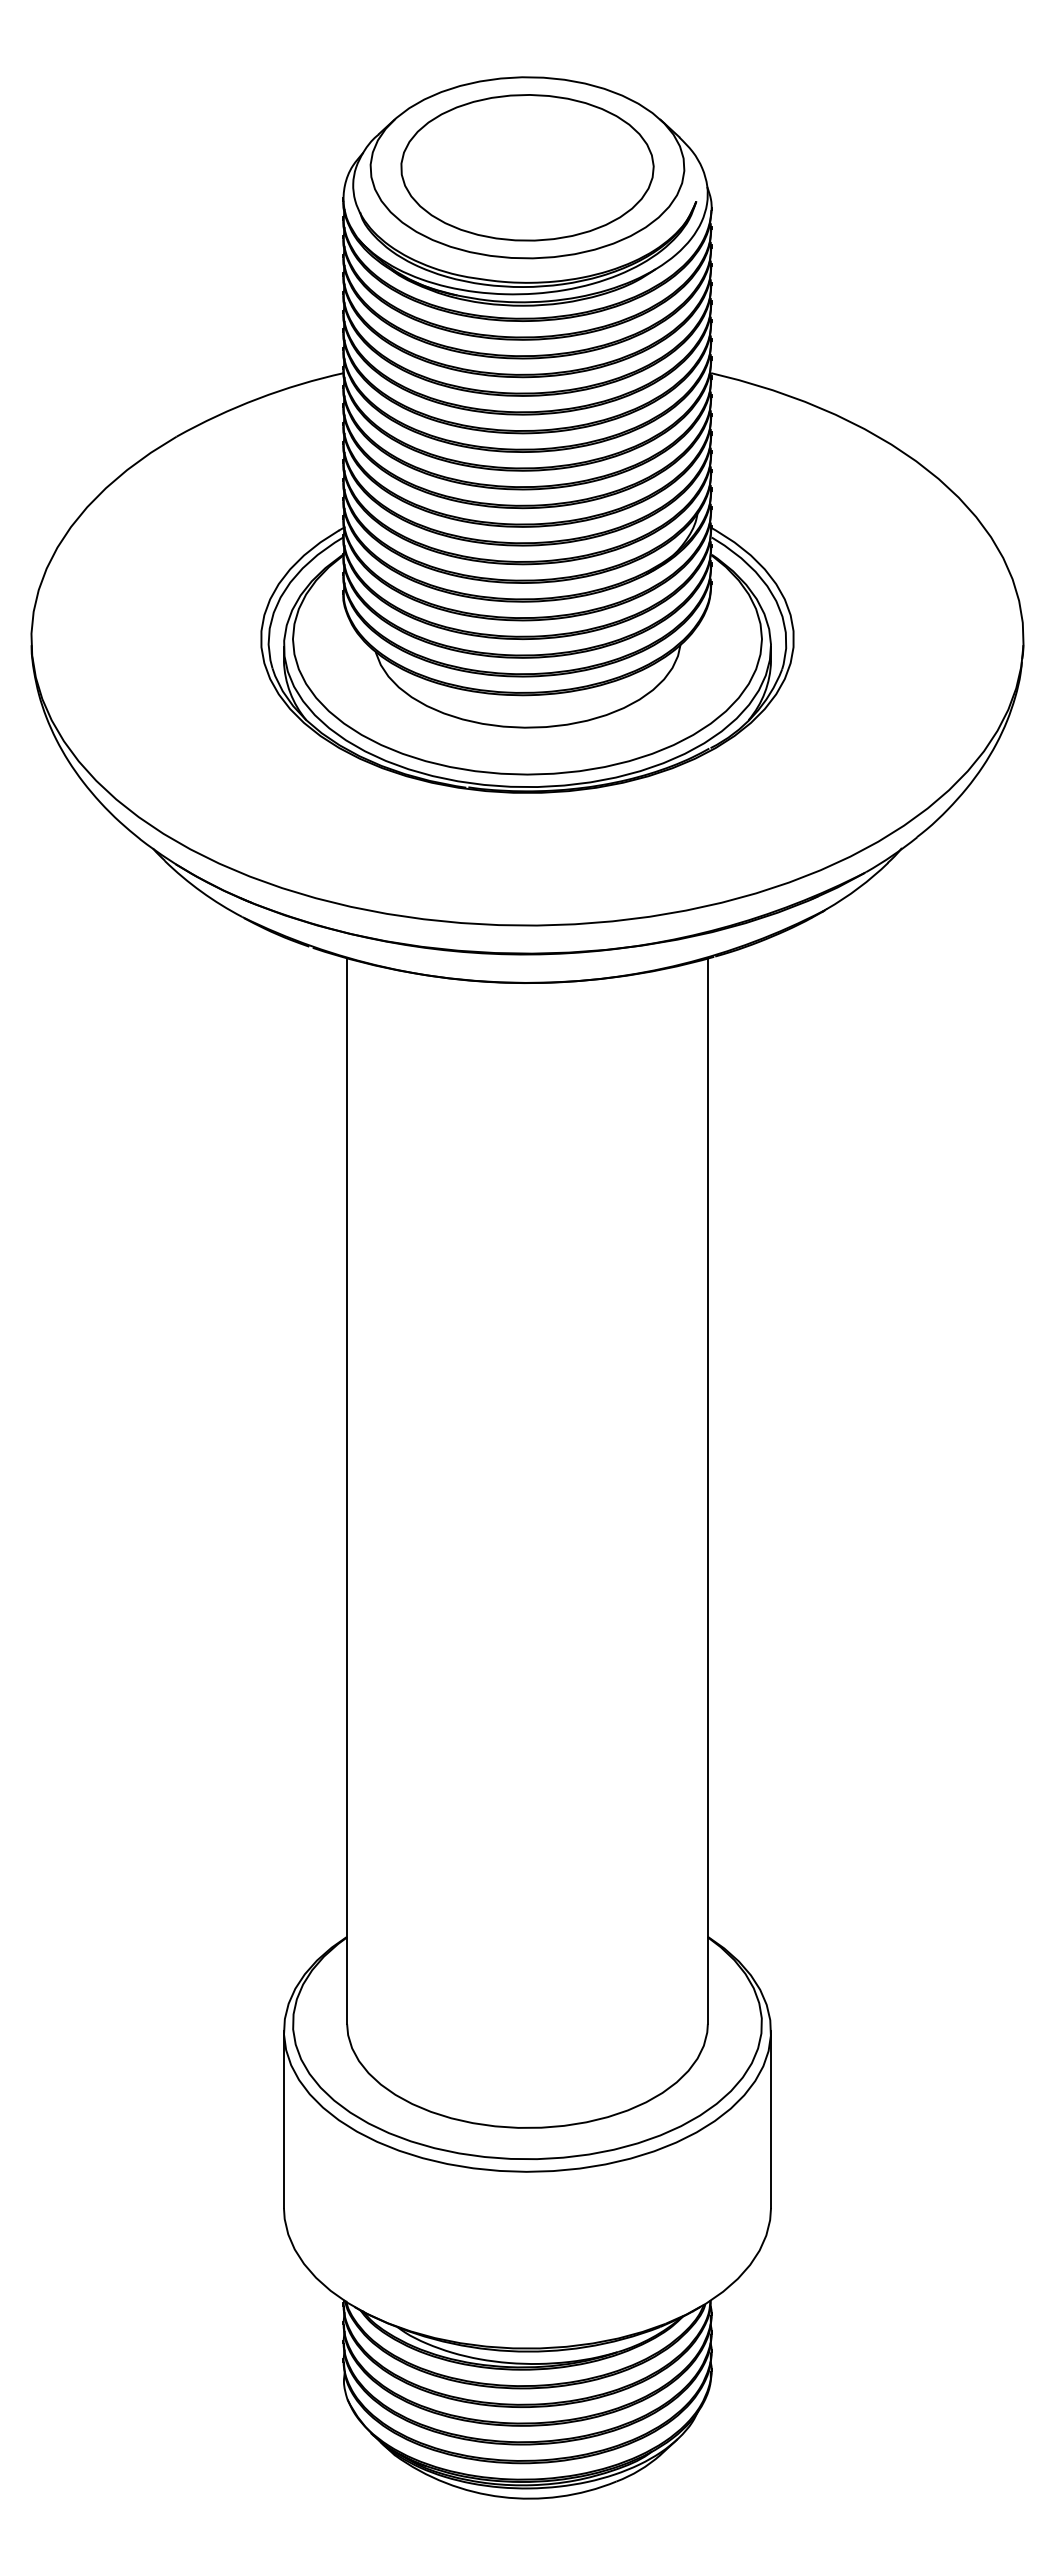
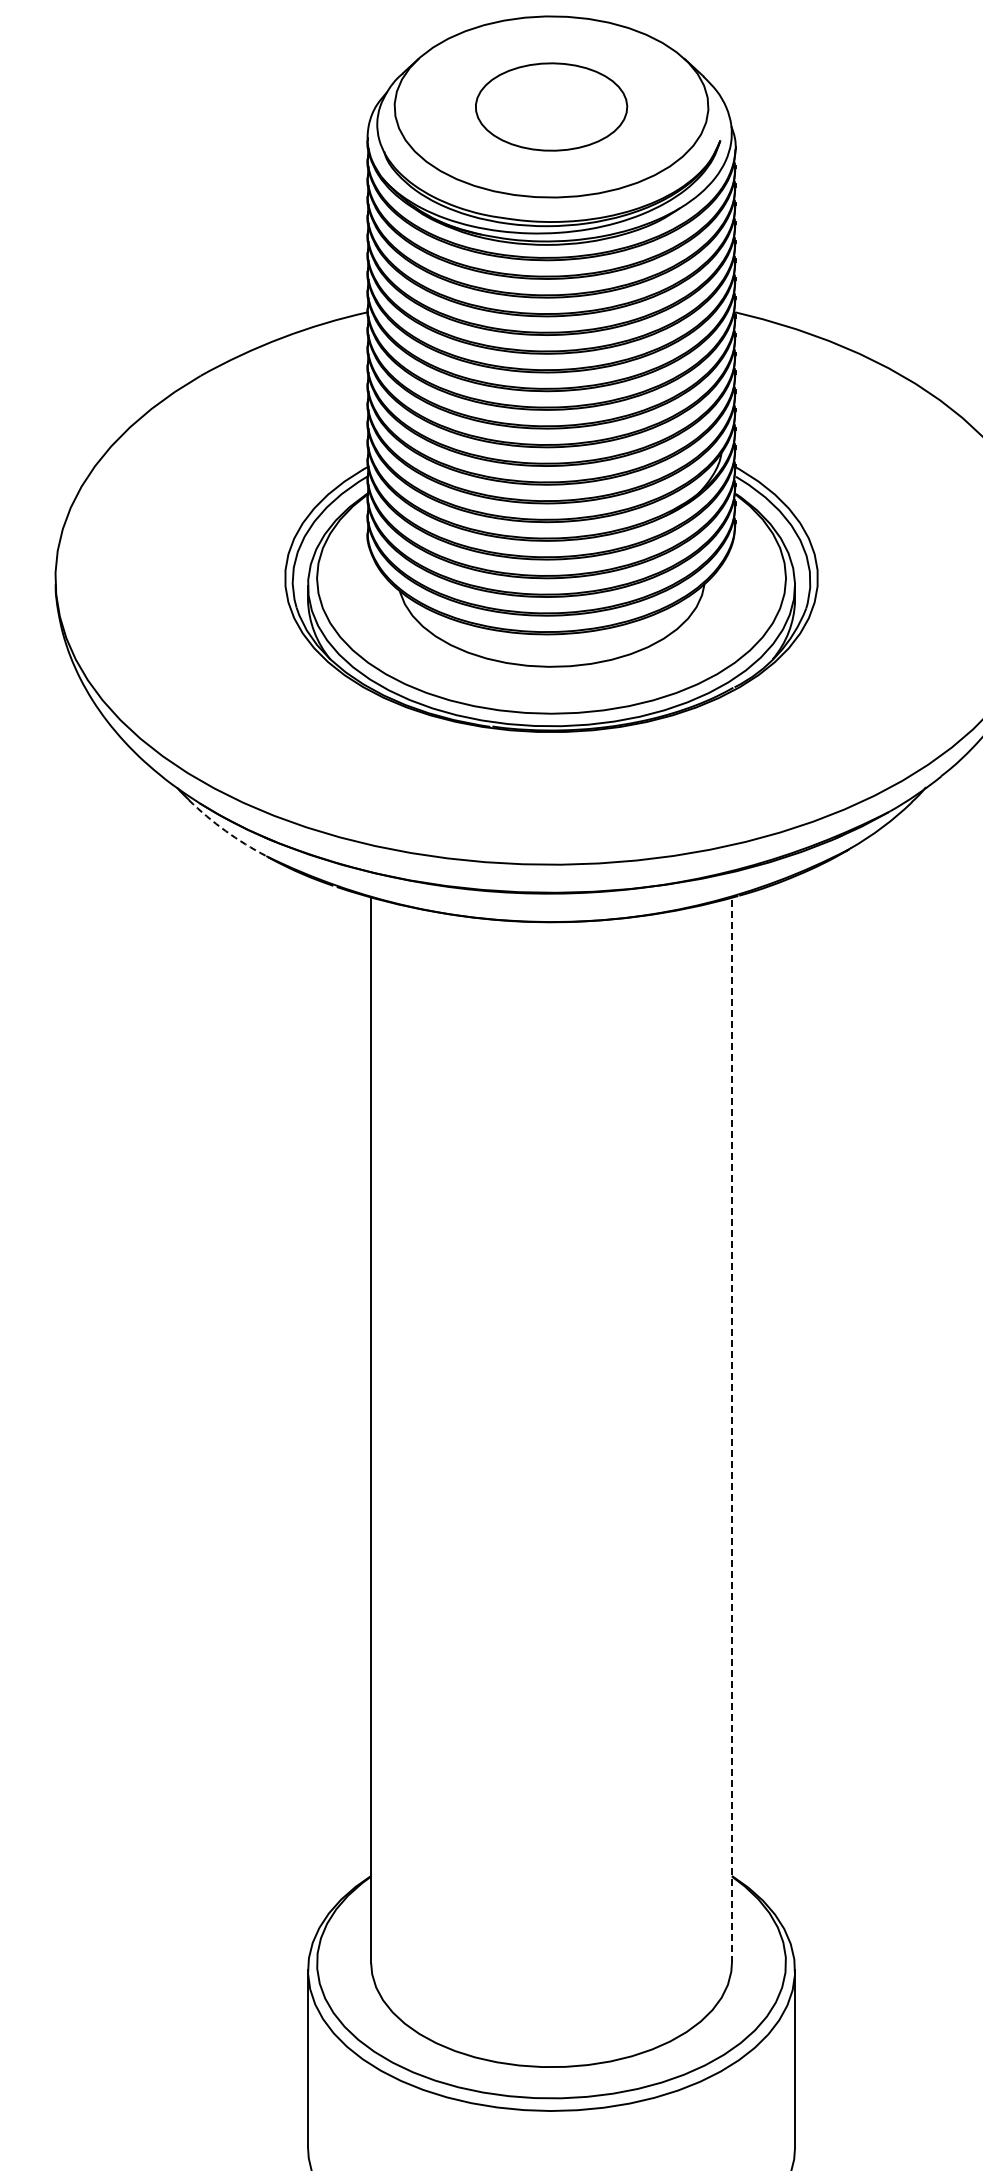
part: (527, 167) -> (551, 106), size x0.6
arc: (201, 891) -> (225, 830), solid -> dashed
line: (707, 1491) -> (731, 1430), solid -> dashed

